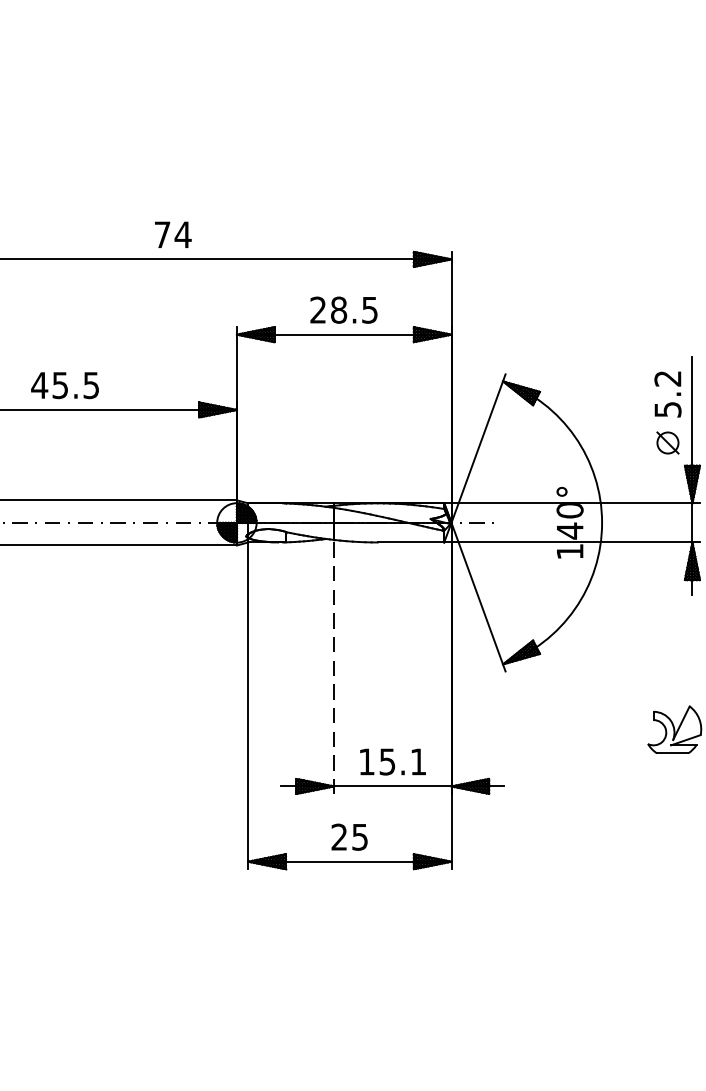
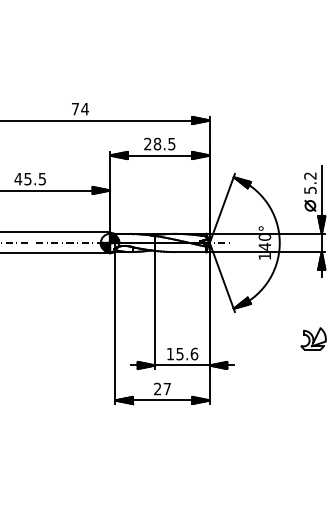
line: (334, 670) -> (155, 311), dashed -> solid
text: (418, 760) -> (194, 353), 15.1 -> 15.6
text: (358, 838) -> (166, 389), 25 -> 27

